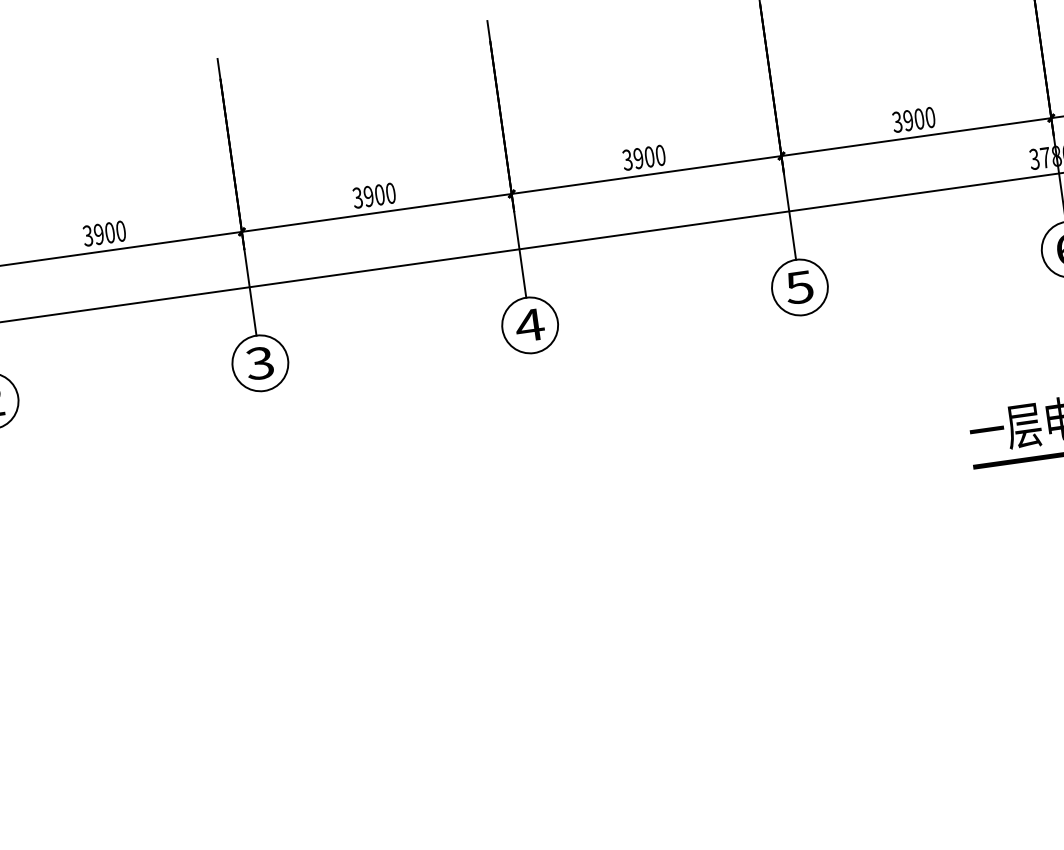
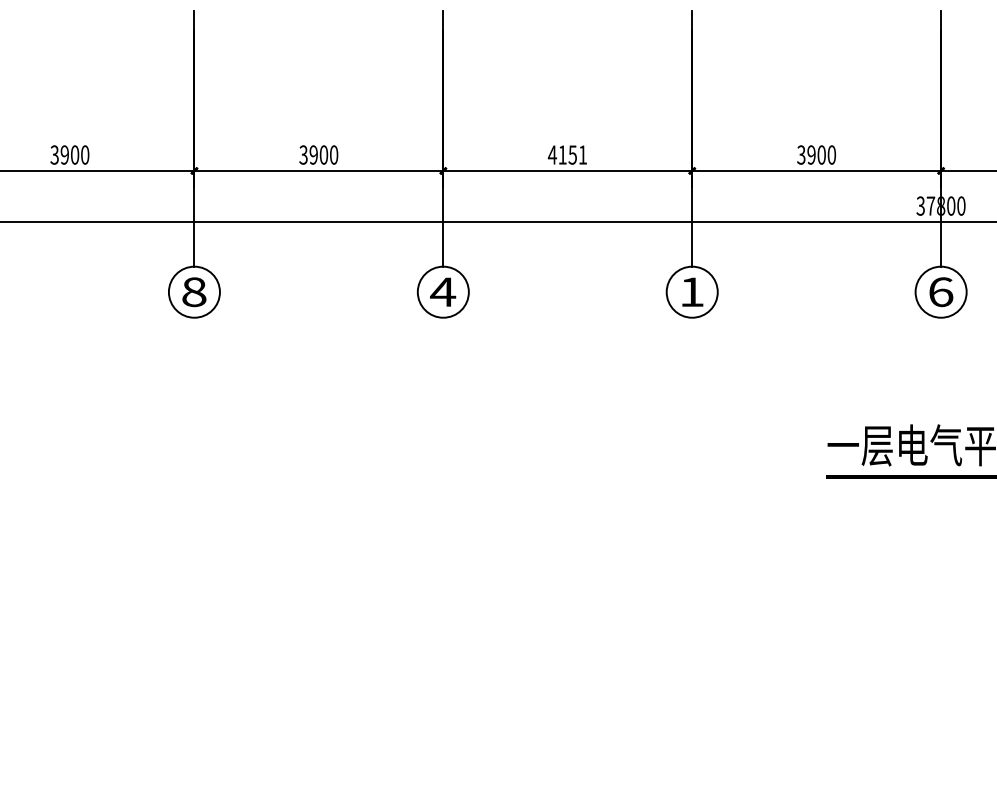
text: (643, 157) -> (567, 154), 3900 -> 4151
text: (799, 287) -> (691, 292), 5 -> 1
text: (259, 362) -> (193, 291), 3 -> 8

